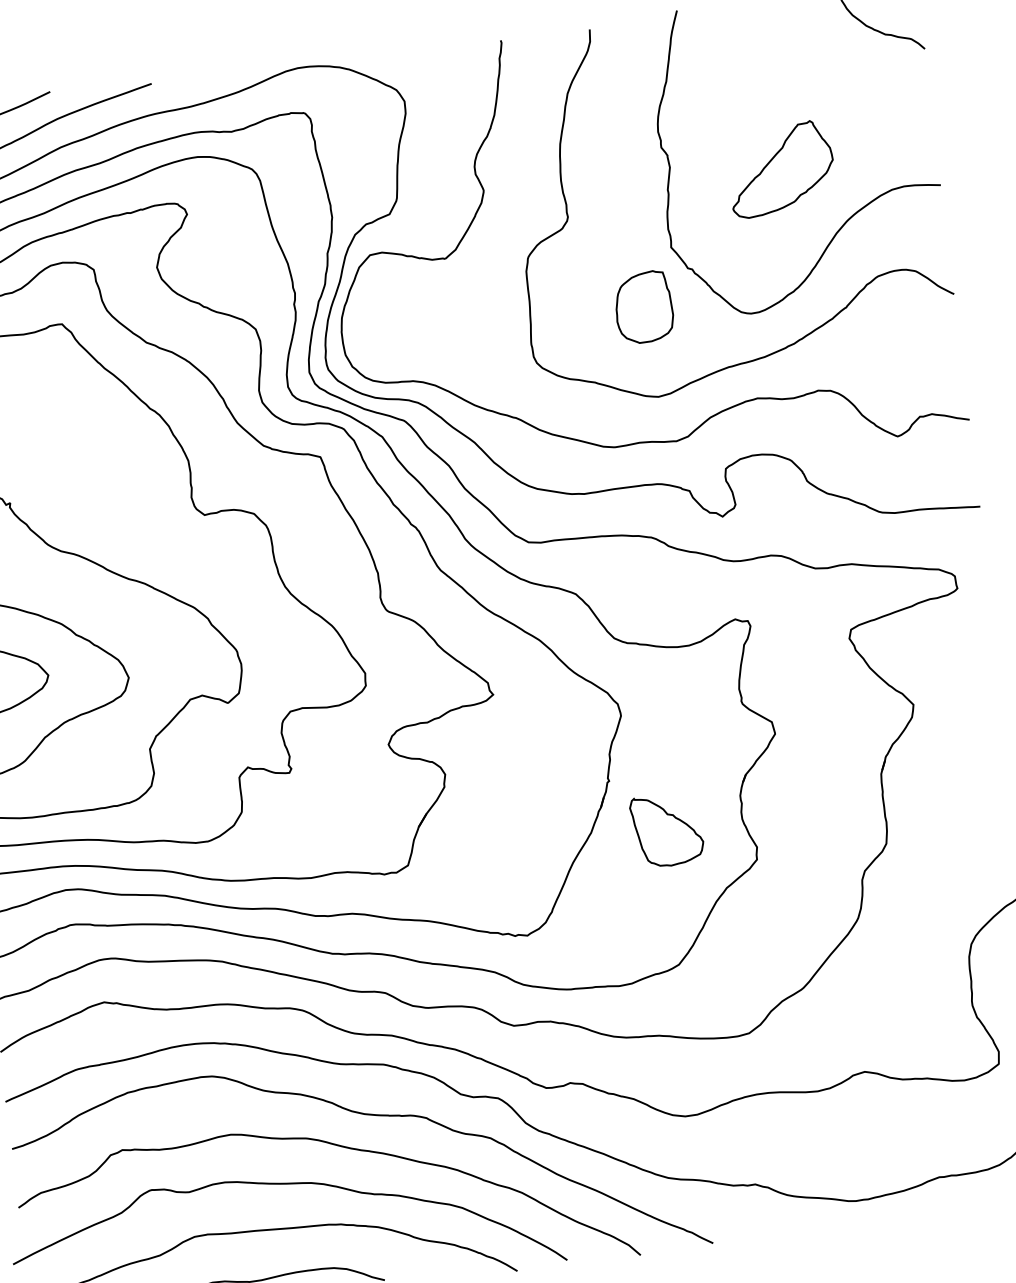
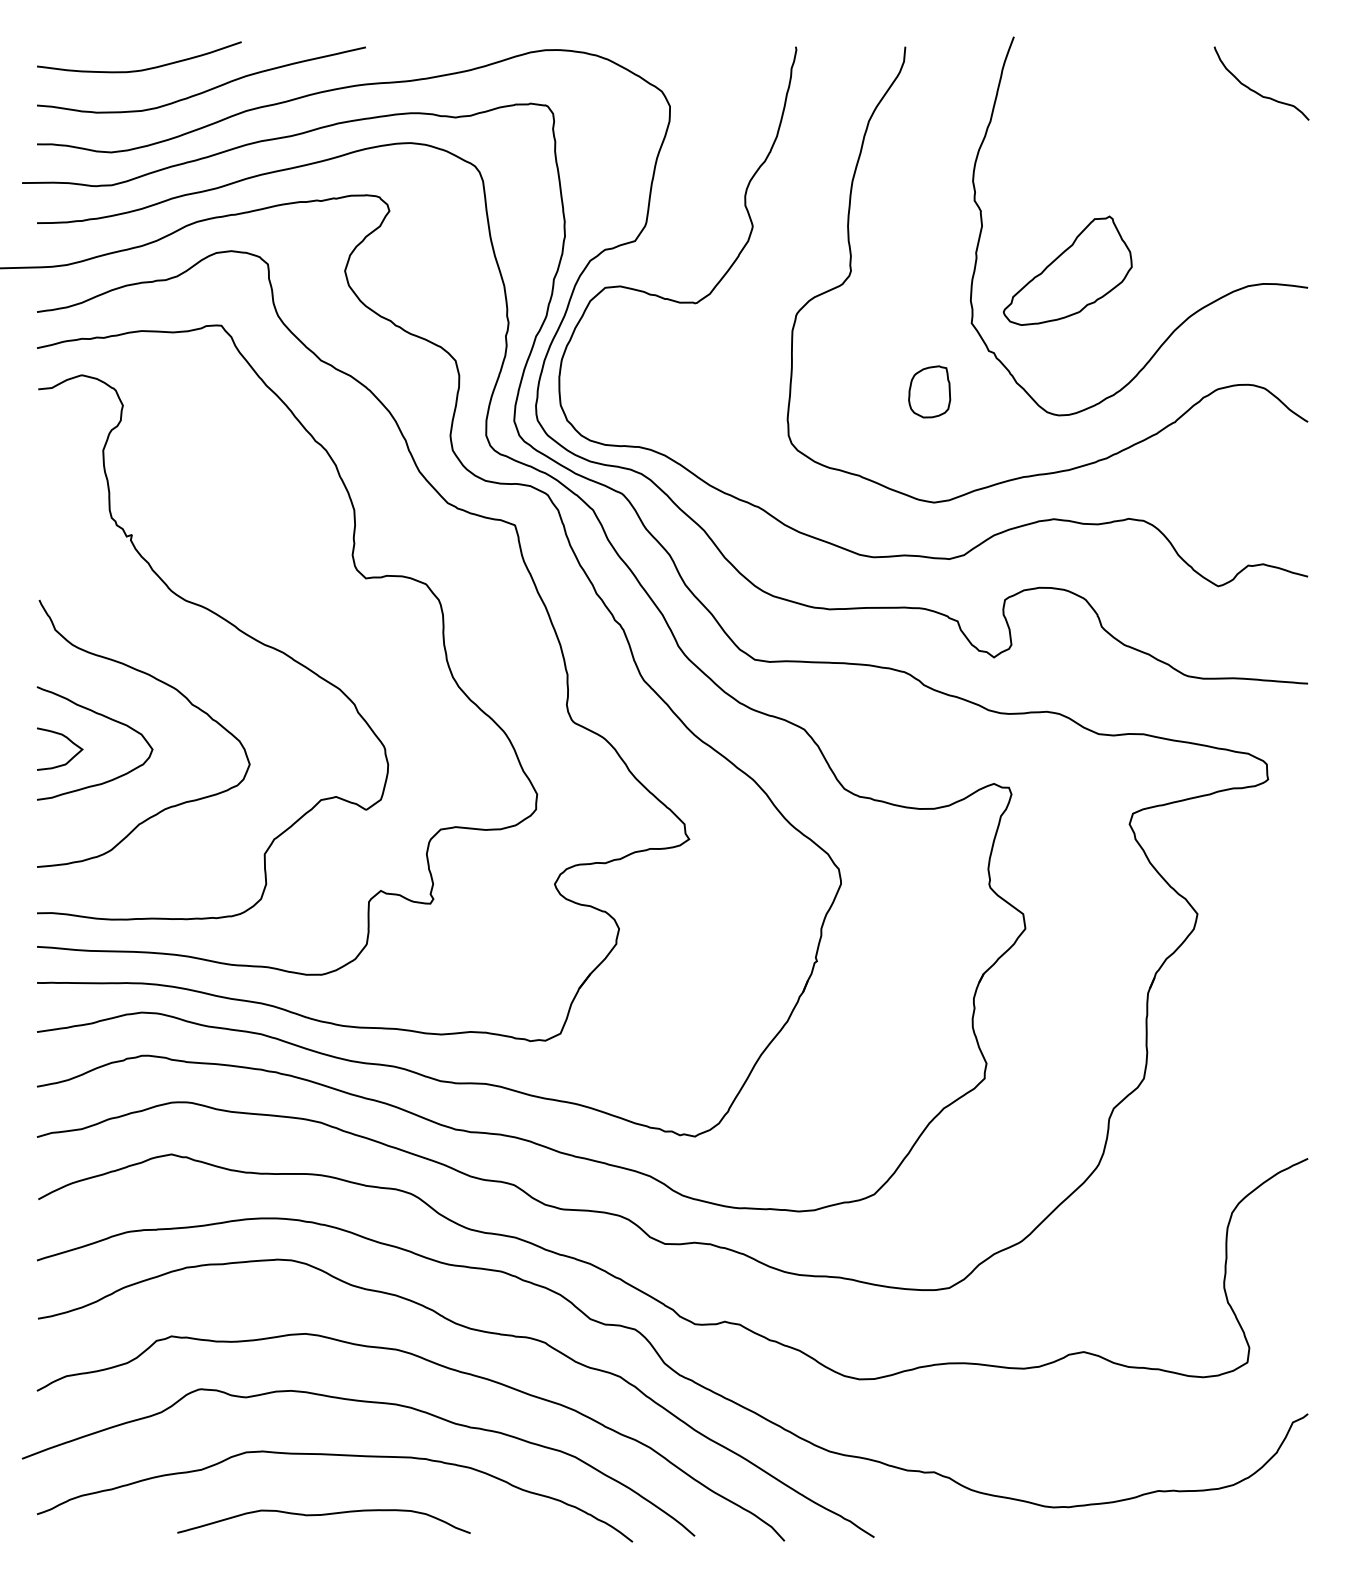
part: (780, 169) -> (1067, 270), moved
part: (643, 307) -> (929, 391), size x0.6
part: (666, 830) -> (879, 1029), removed

